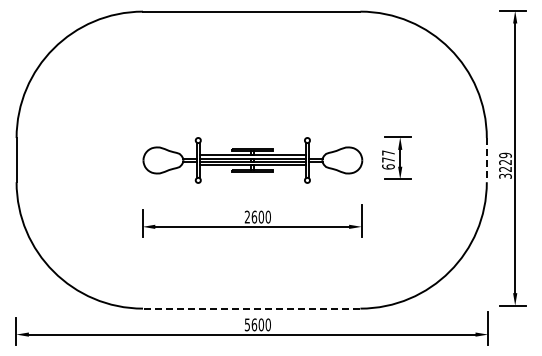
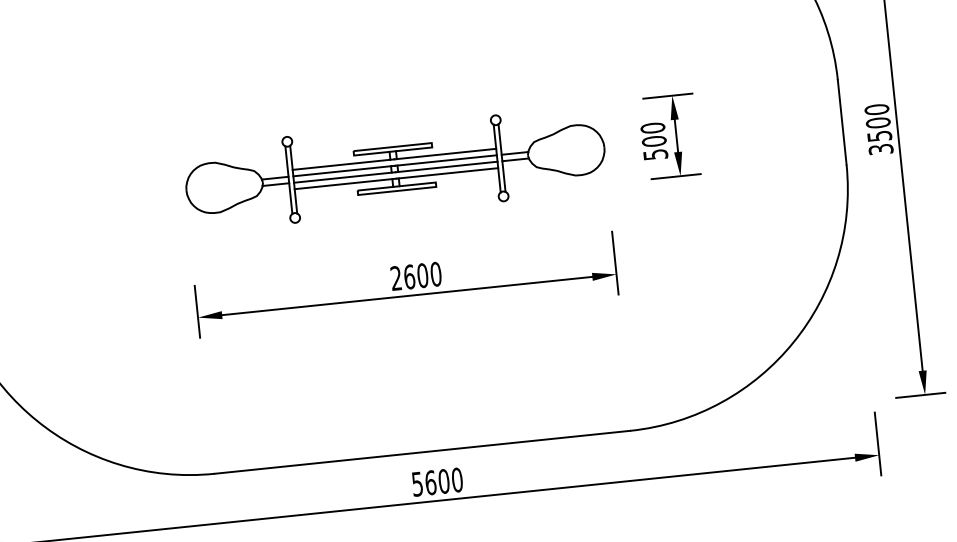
text: (388, 159) -> (654, 140), 677 -> 500
line: (486, 160) -> (841, 123), dashed -> solid
text: (505, 162) -> (878, 123), 3229 -> 3500
line: (251, 308) -> (422, 452), dashed -> solid

